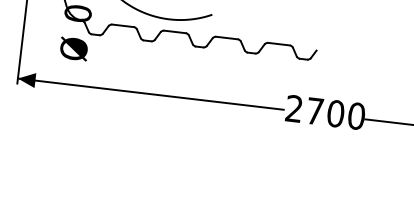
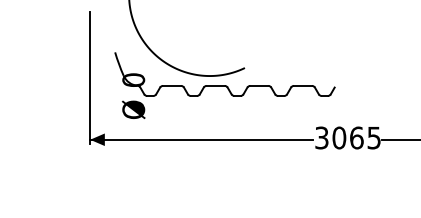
text: (326, 112) -> (348, 137), 2700 -> 3065

